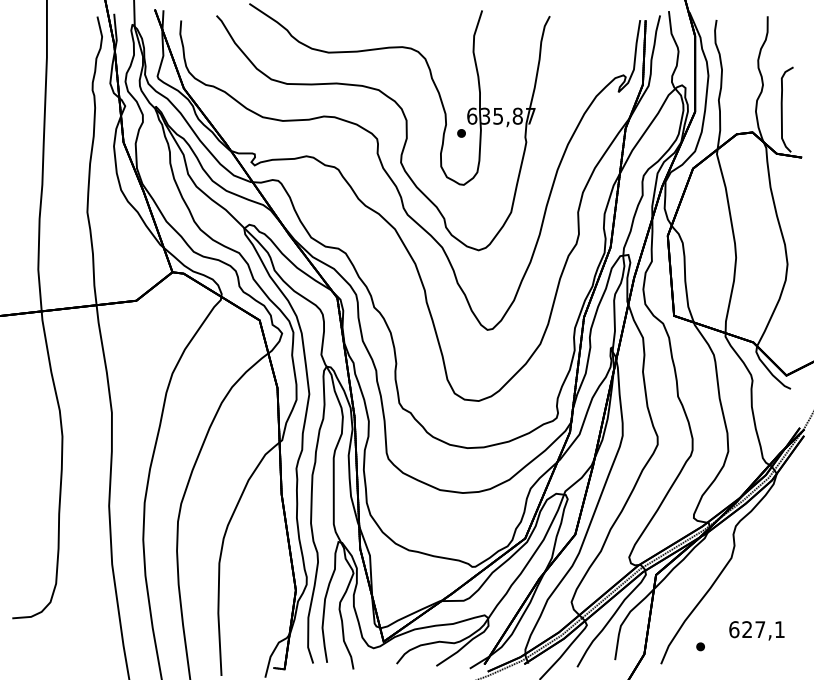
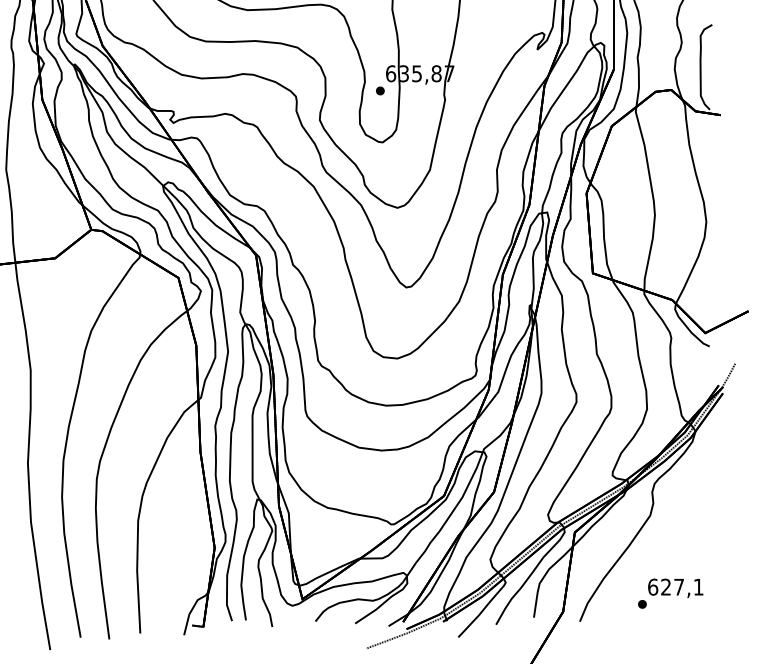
part: (700, 646) -> (642, 604), moved

